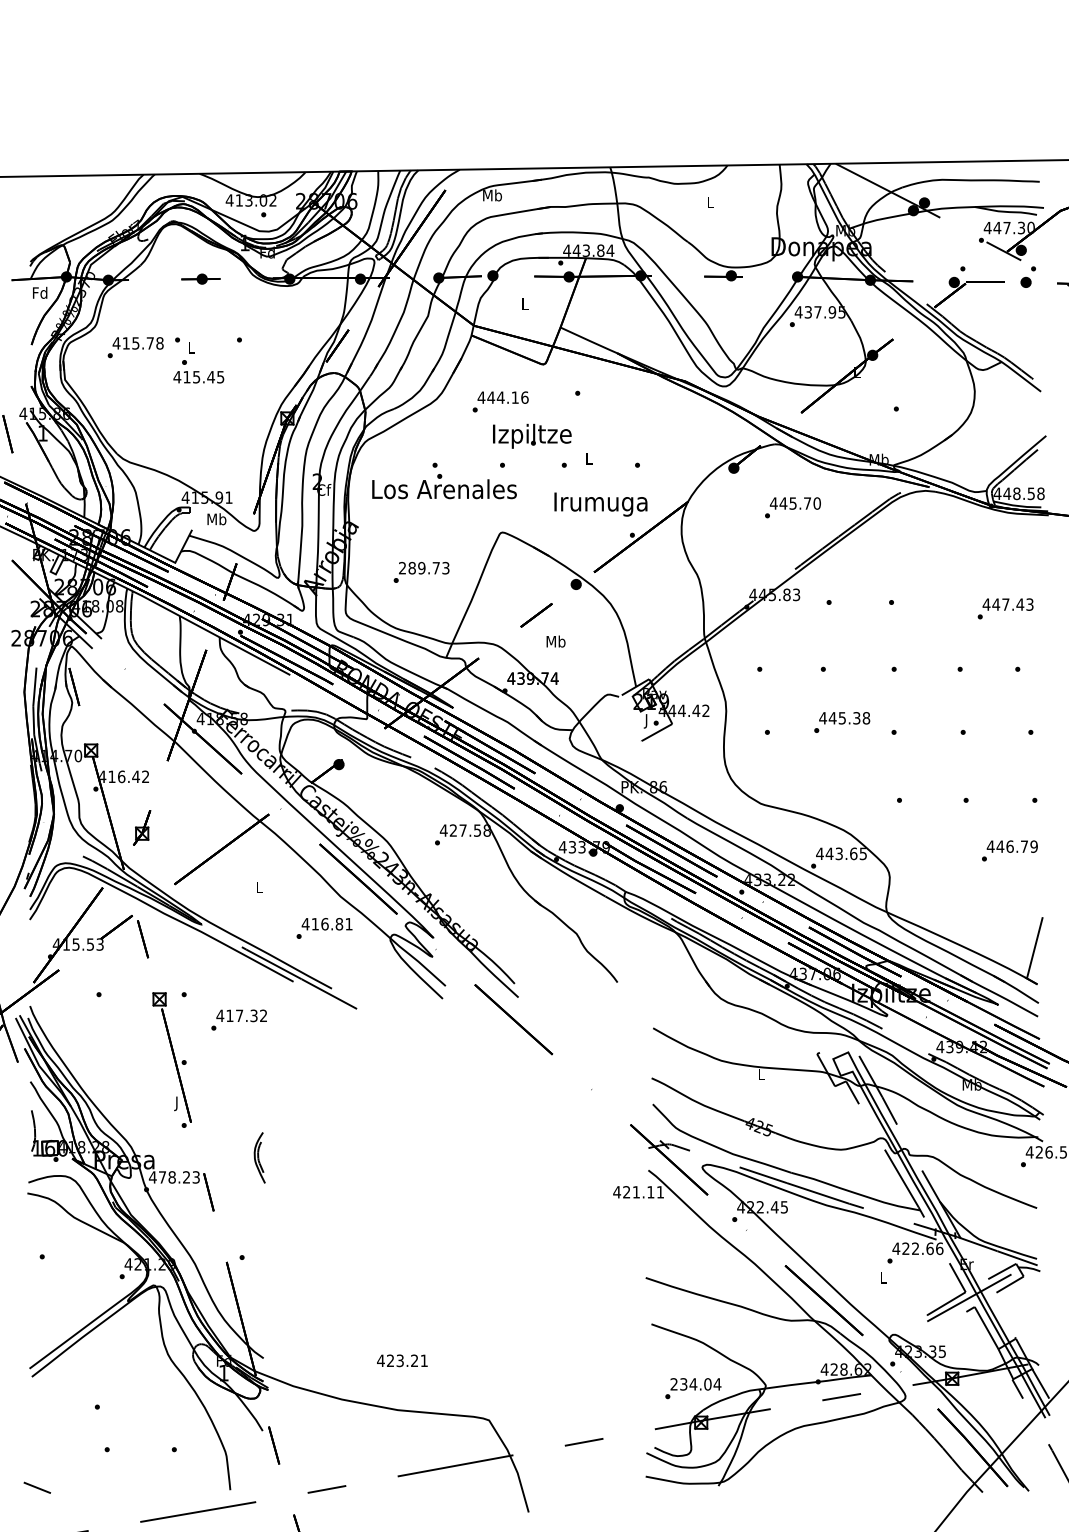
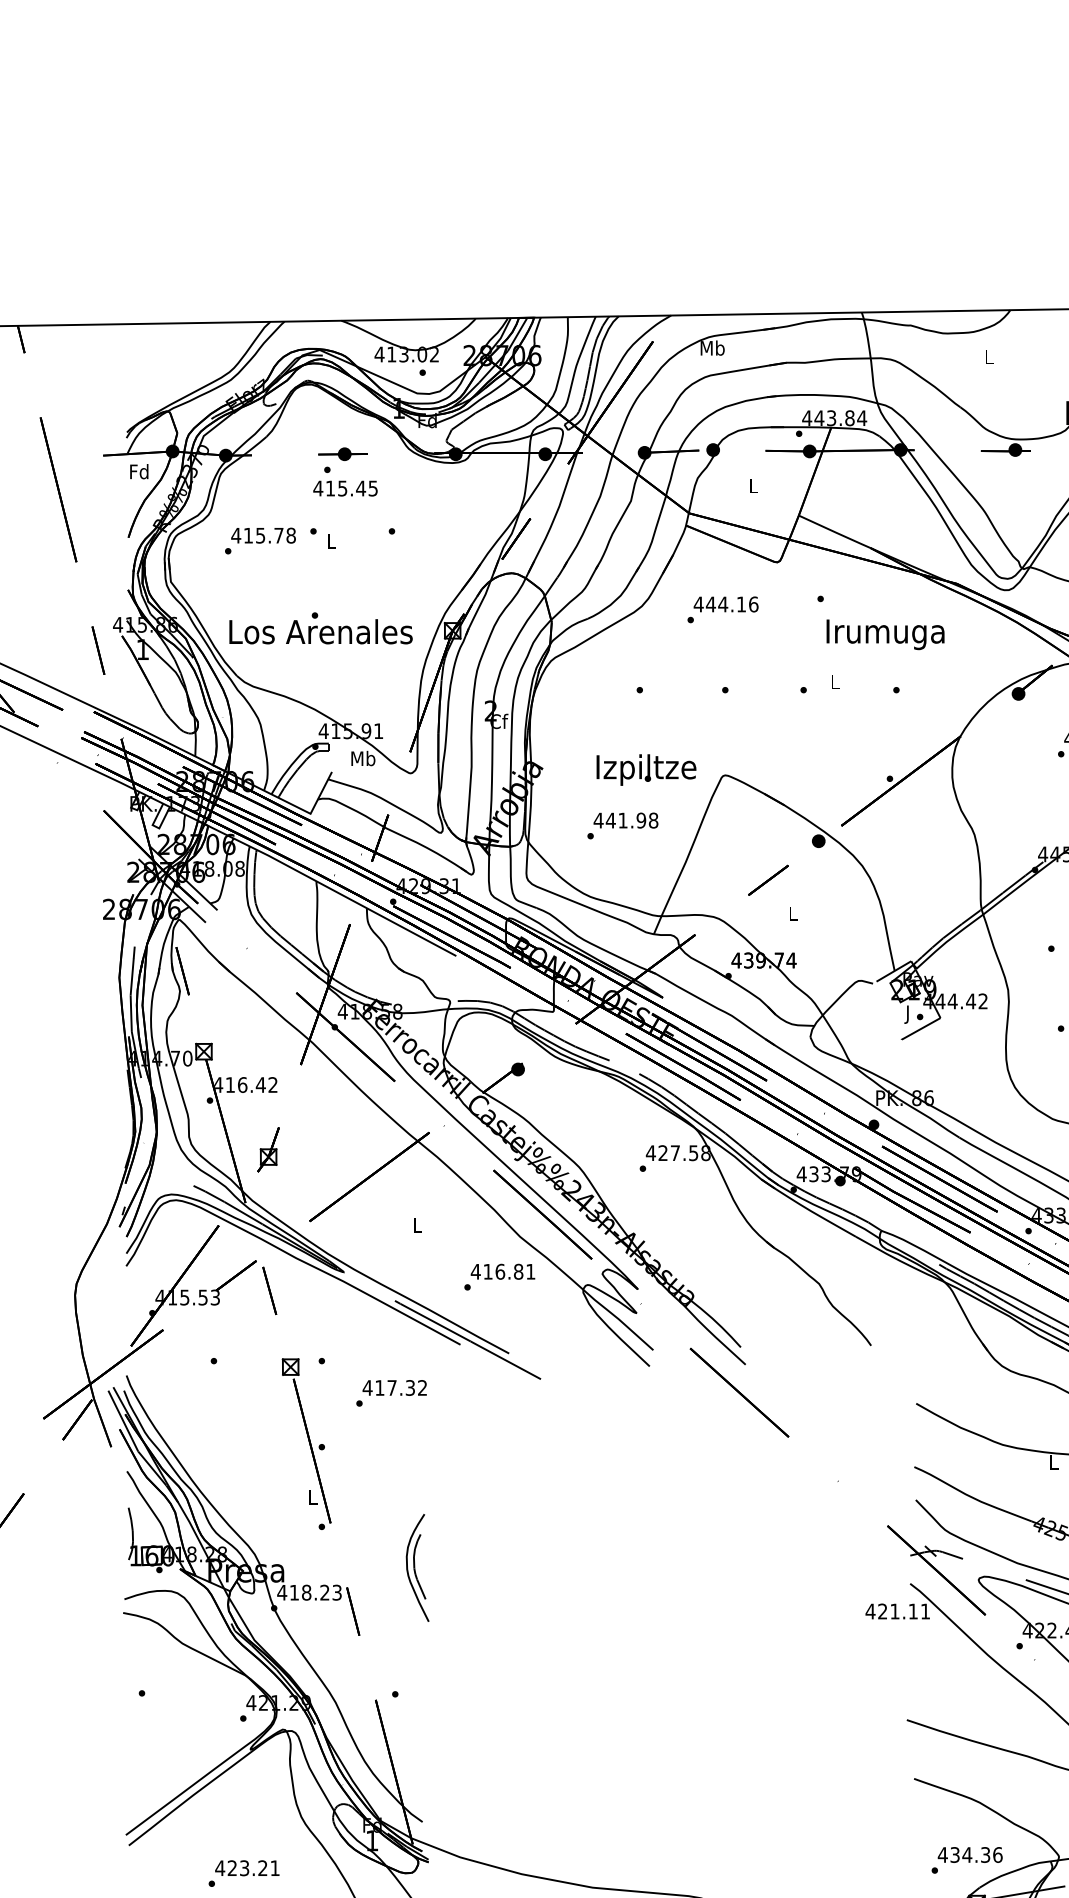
text: (198, 371) -> (345, 481), moved
text: (532, 435) -> (646, 769), moved
text: (444, 486) -> (321, 628), moved
text: (600, 504) -> (884, 634), moved
text: (423, 567) -> (625, 819), 289.73 -> 441.98
text: (555, 641) -> (792, 913), Mb -> L
text: (177, 1103) -> (313, 1499), J -> L
part: (259, 1157) -> (417, 1567), size x1.67
text: (162, 1177) -> (294, 1592), 478.23 -> 418.23
text: (402, 1360) -> (247, 1867), moved
text: (695, 1384) -> (969, 1855), 234.04 -> 434.36

